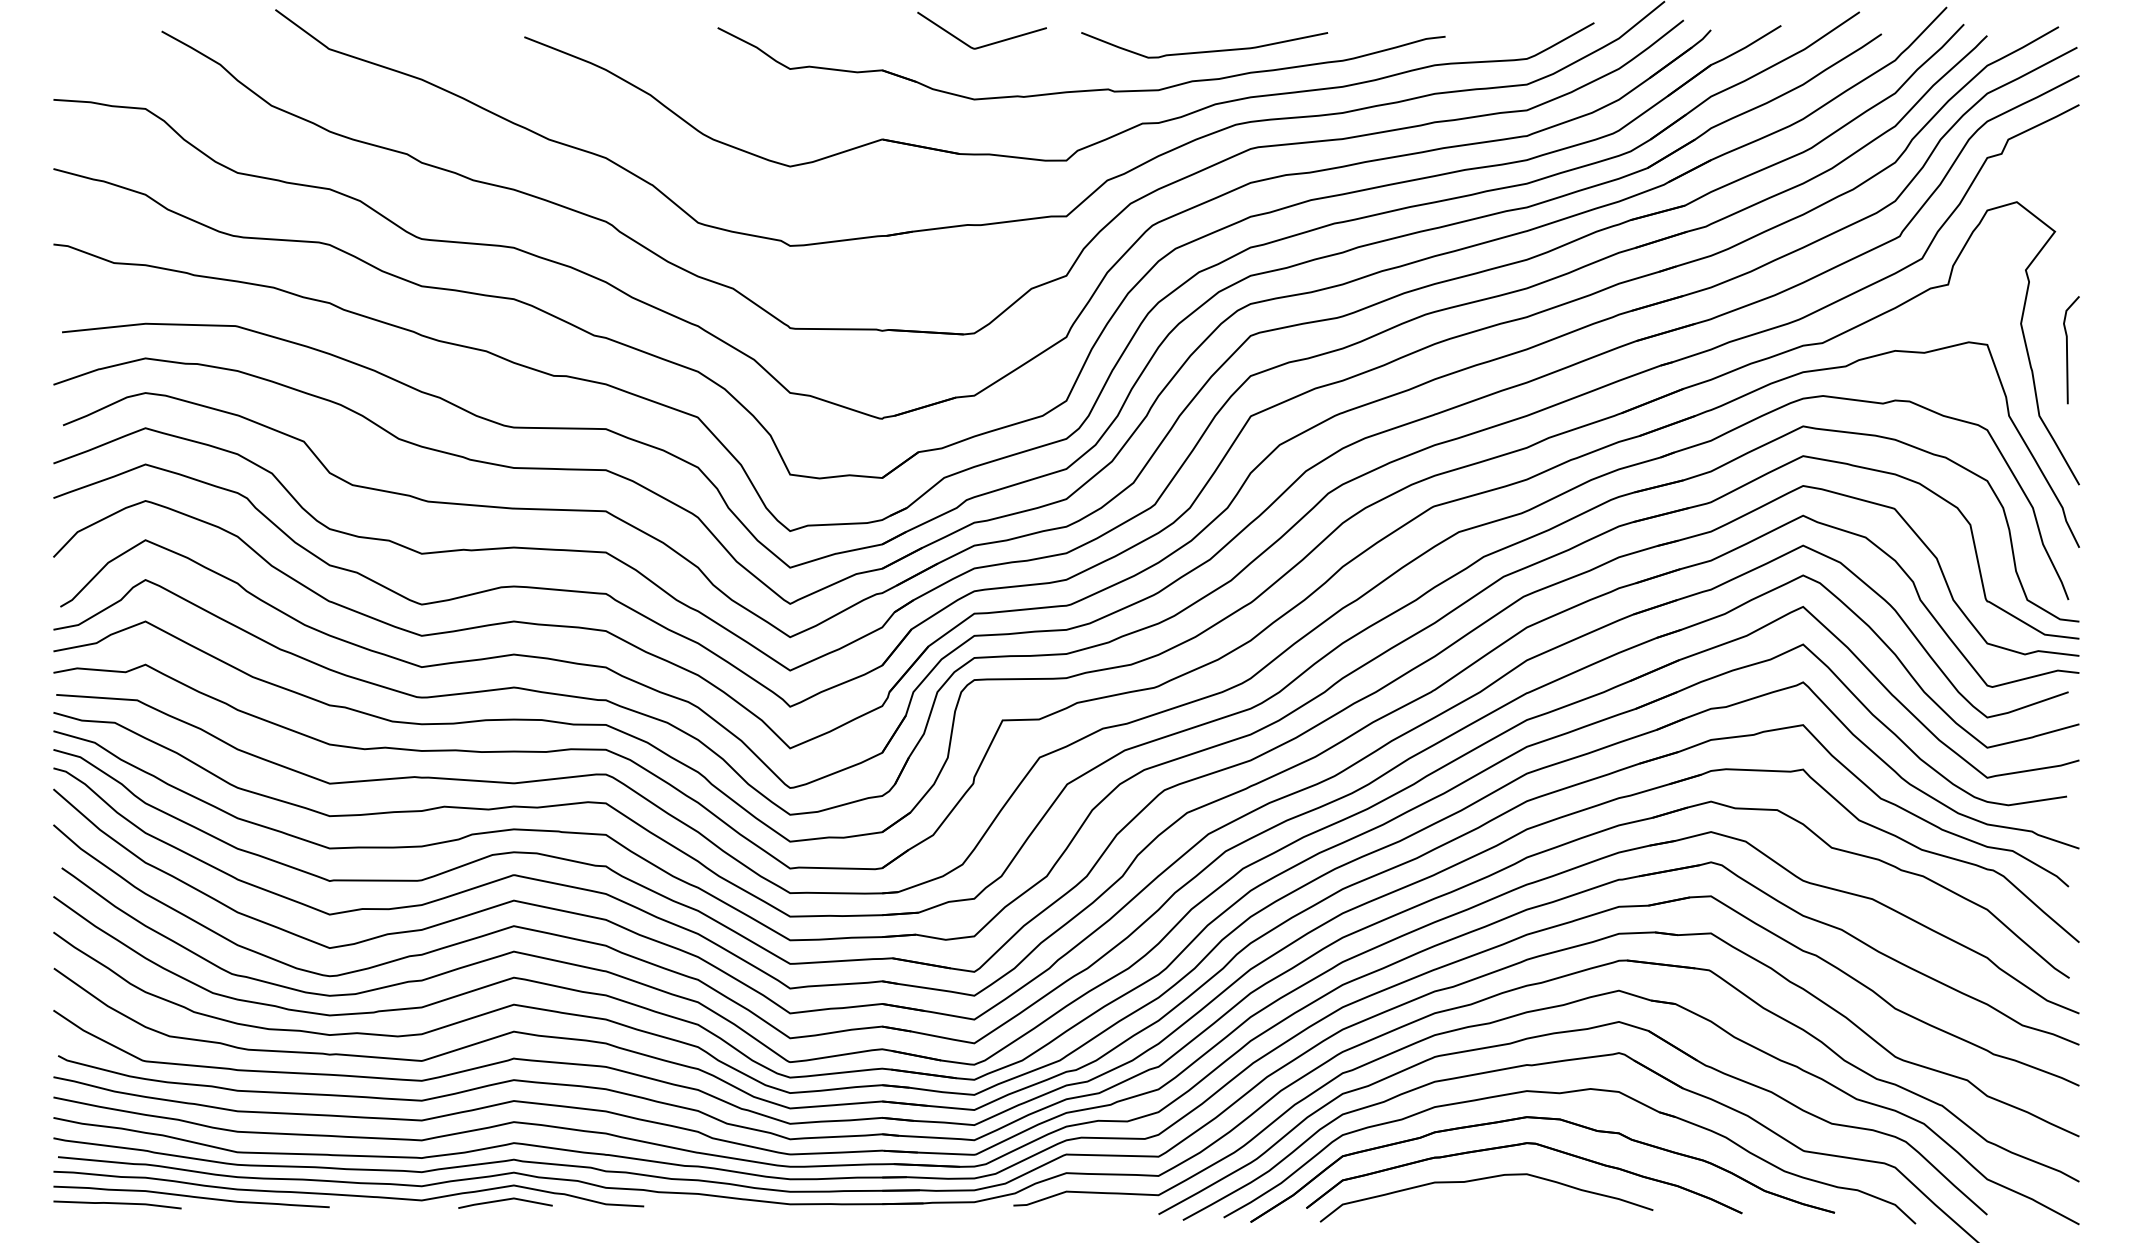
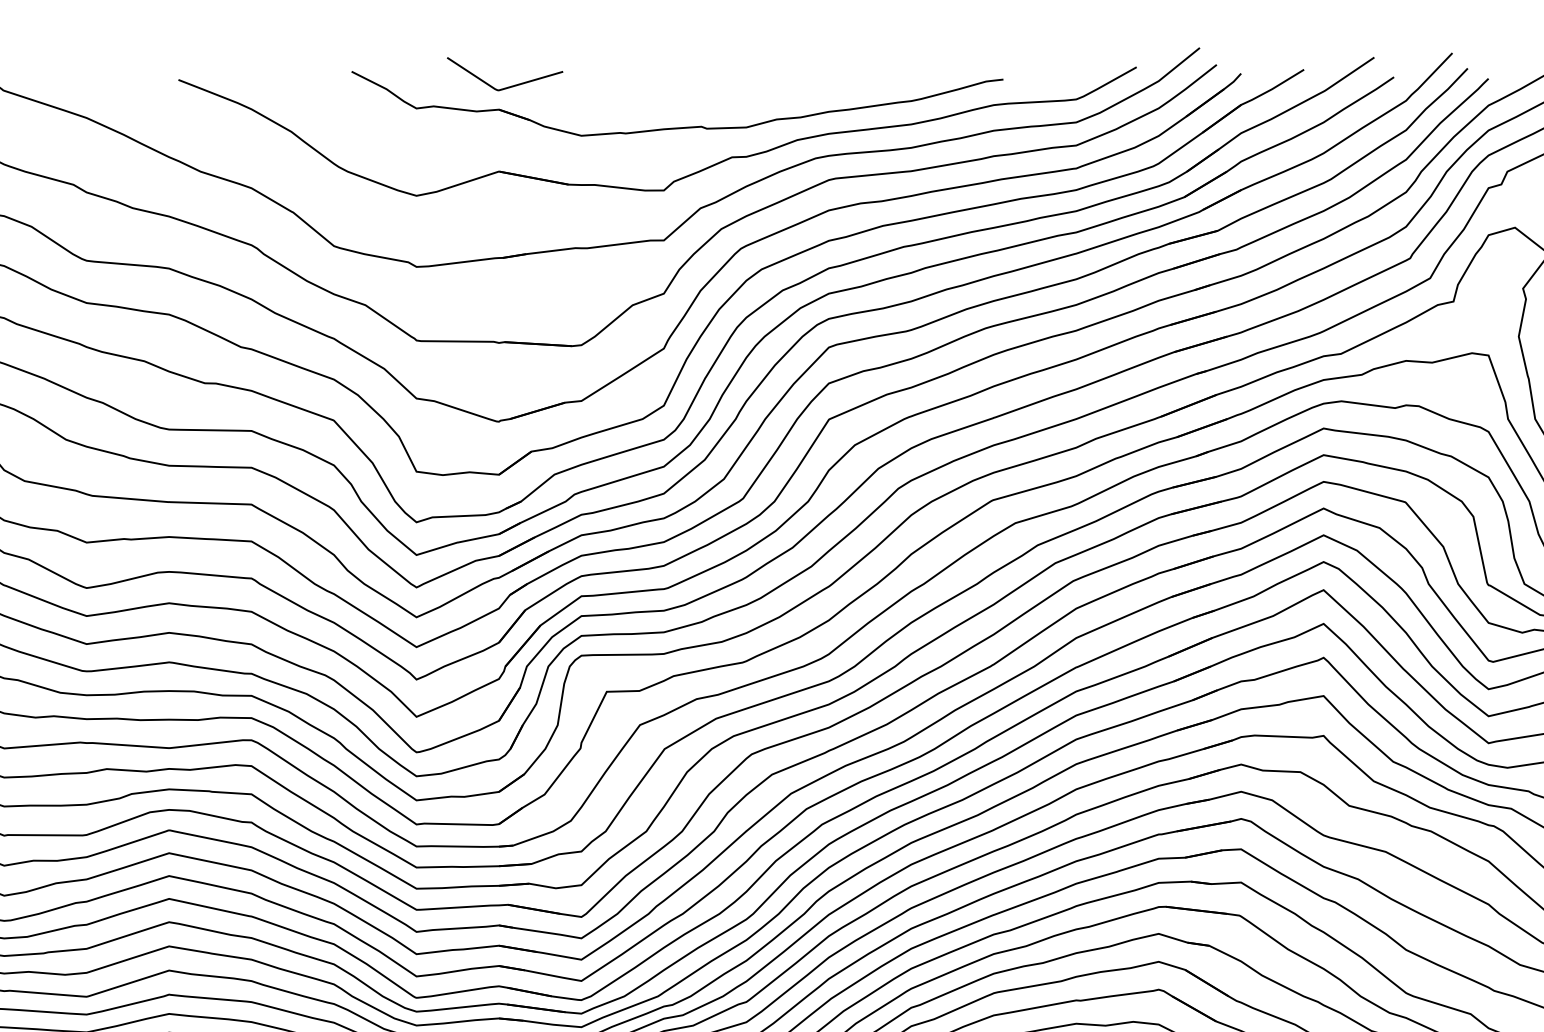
curve: (985, 44) -> (508, 86), moved
curve: (1204, 51) -> (787, 92), removed

